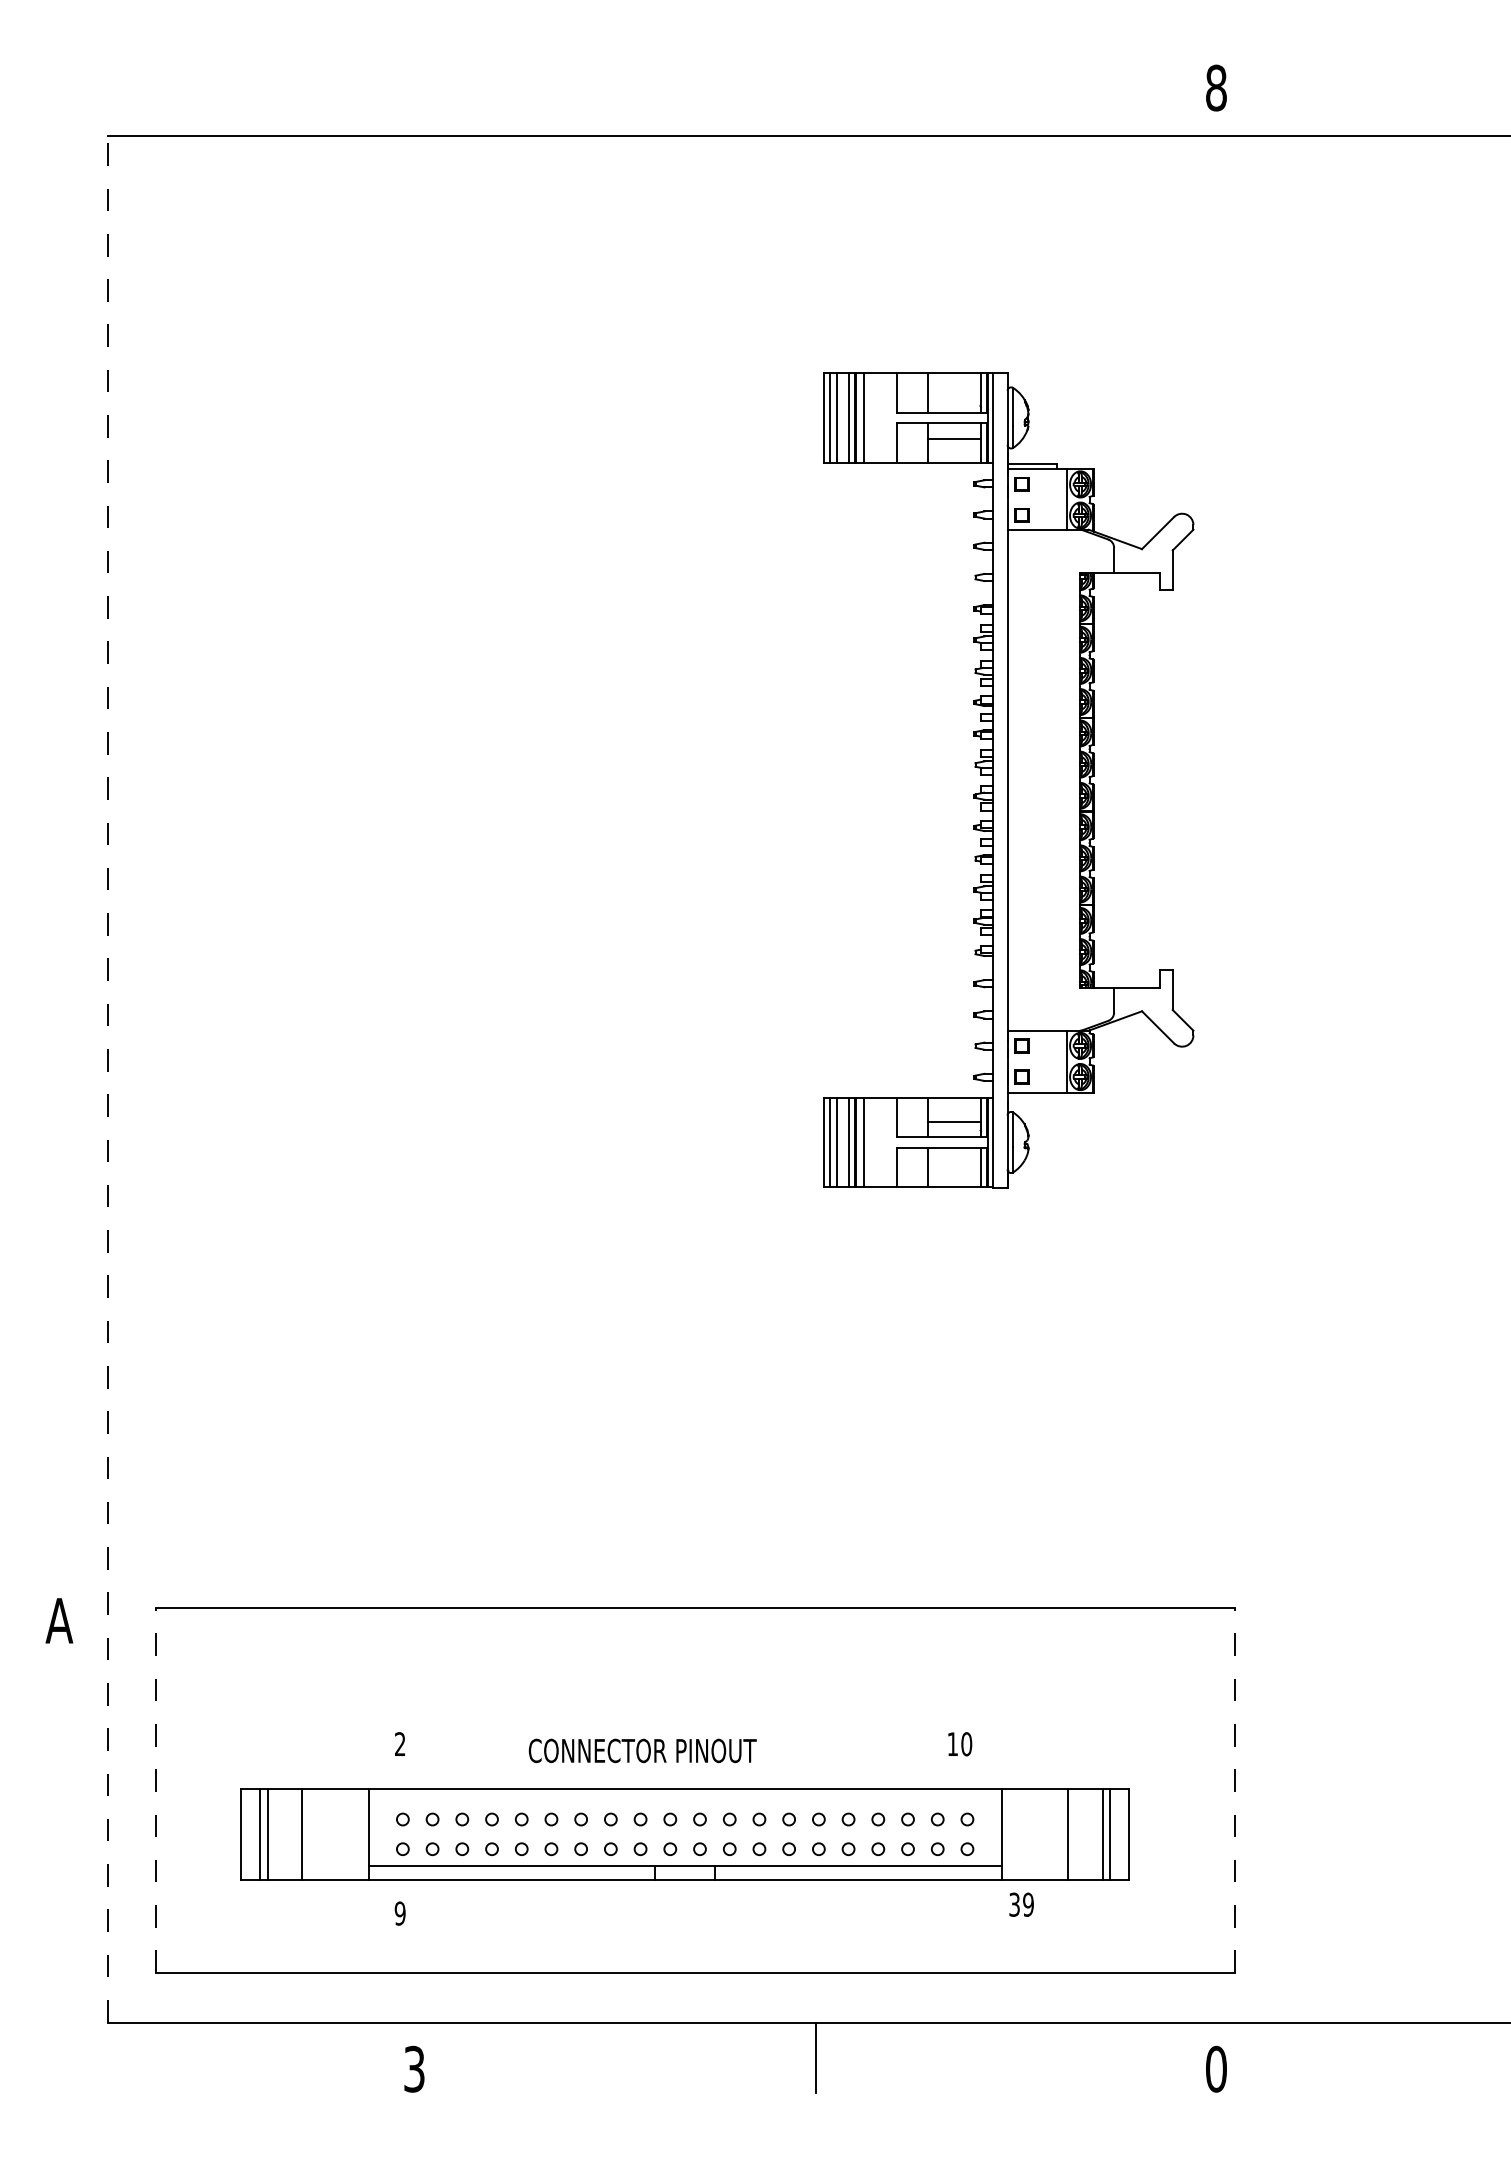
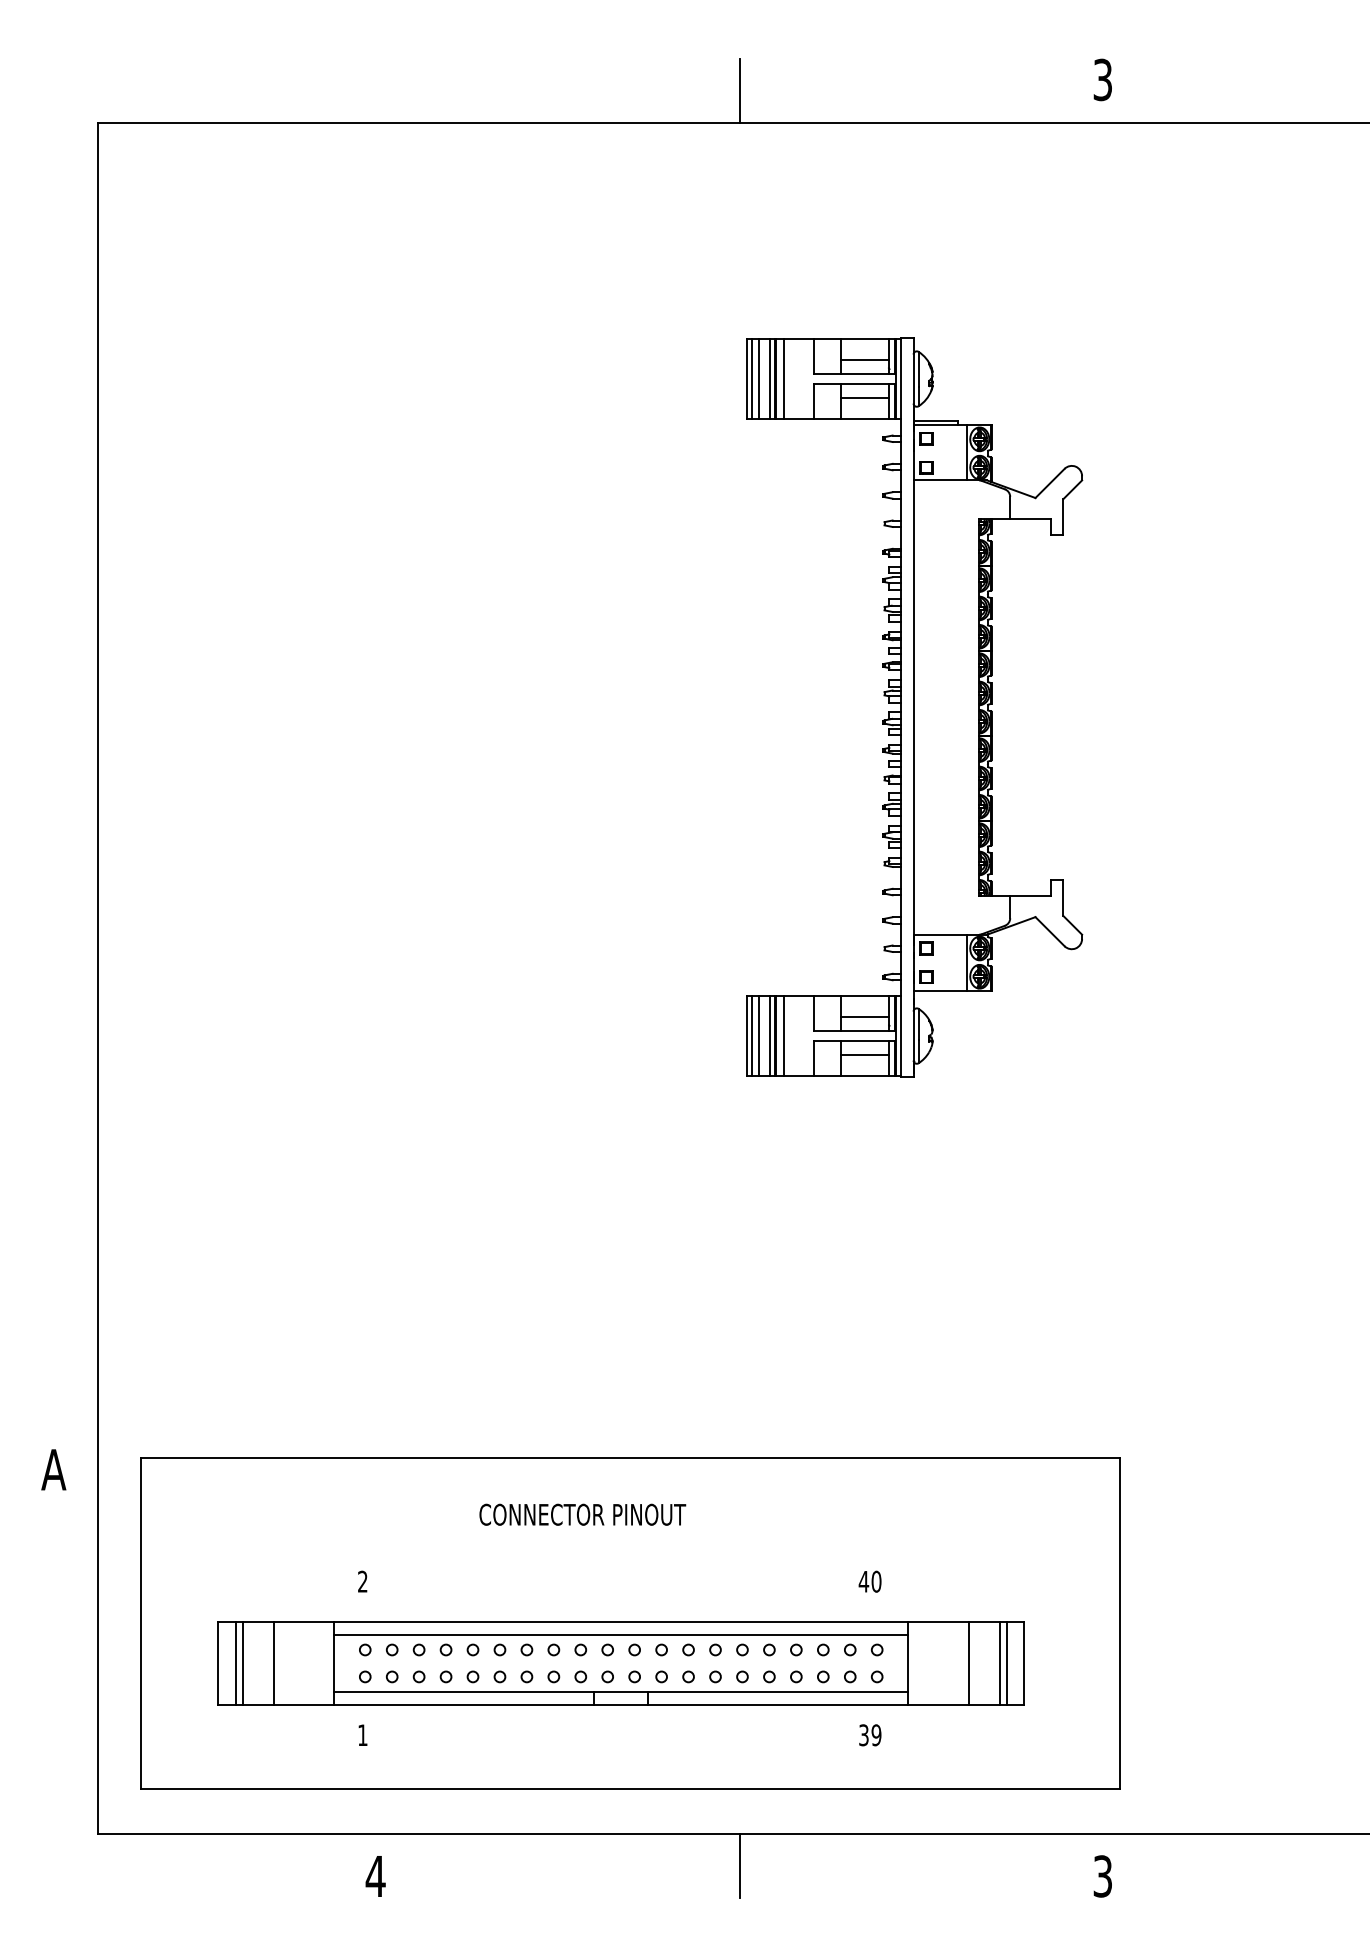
text: (1215, 87) -> (1102, 79), 8 -> 3
line: (815, 100) -> (739, 91), added
line: (954, 397) -> (865, 360), added
line: (108, 1079) -> (98, 978), dashed -> solid
line: (954, 1162) -> (865, 1054), added
text: (952, 1743) -> (863, 1581), 10 -> 40
text: (642, 1750) -> (582, 1514), moved
line: (156, 1790) -> (141, 1623), dashed -> solid
line: (1234, 1790) -> (1119, 1623), dashed -> solid
line: (685, 1802) -> (621, 1634), added
text: (1021, 1904) -> (870, 1735), moved
text: (399, 1913) -> (362, 1735), 9 -> 1
text: (414, 2069) -> (375, 1876), 3 -> 4
text: (1215, 2069) -> (1102, 1876), 0 -> 3

